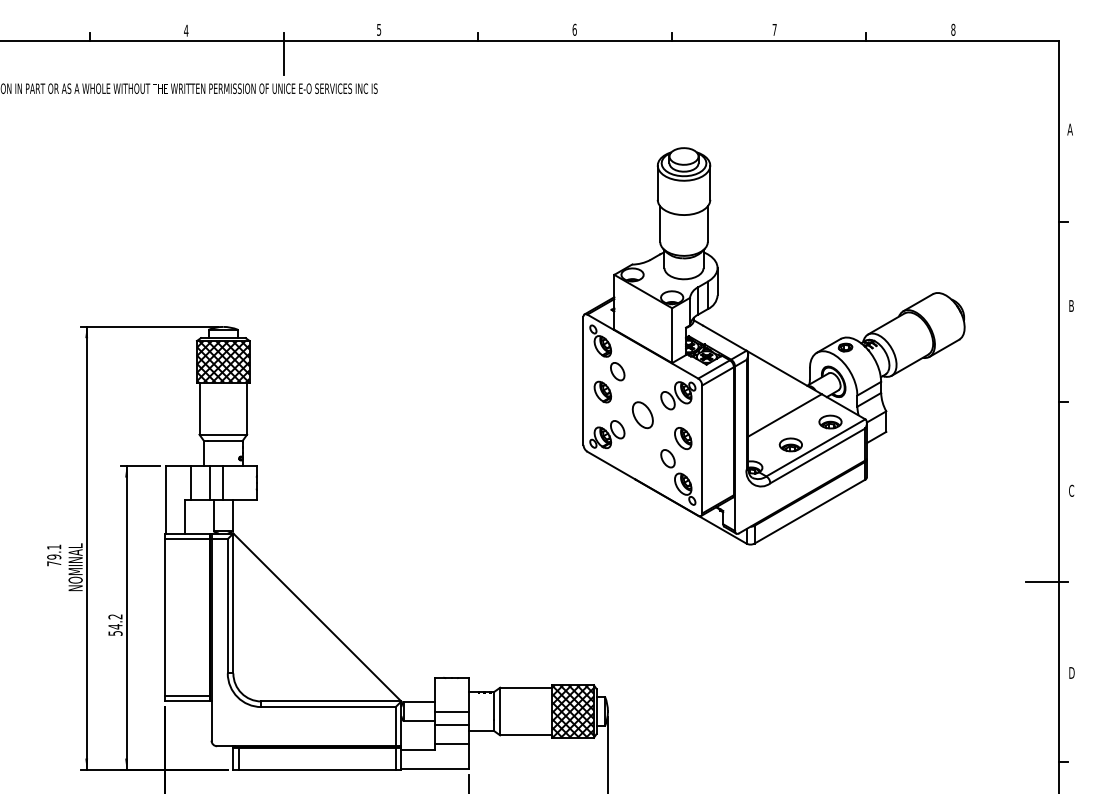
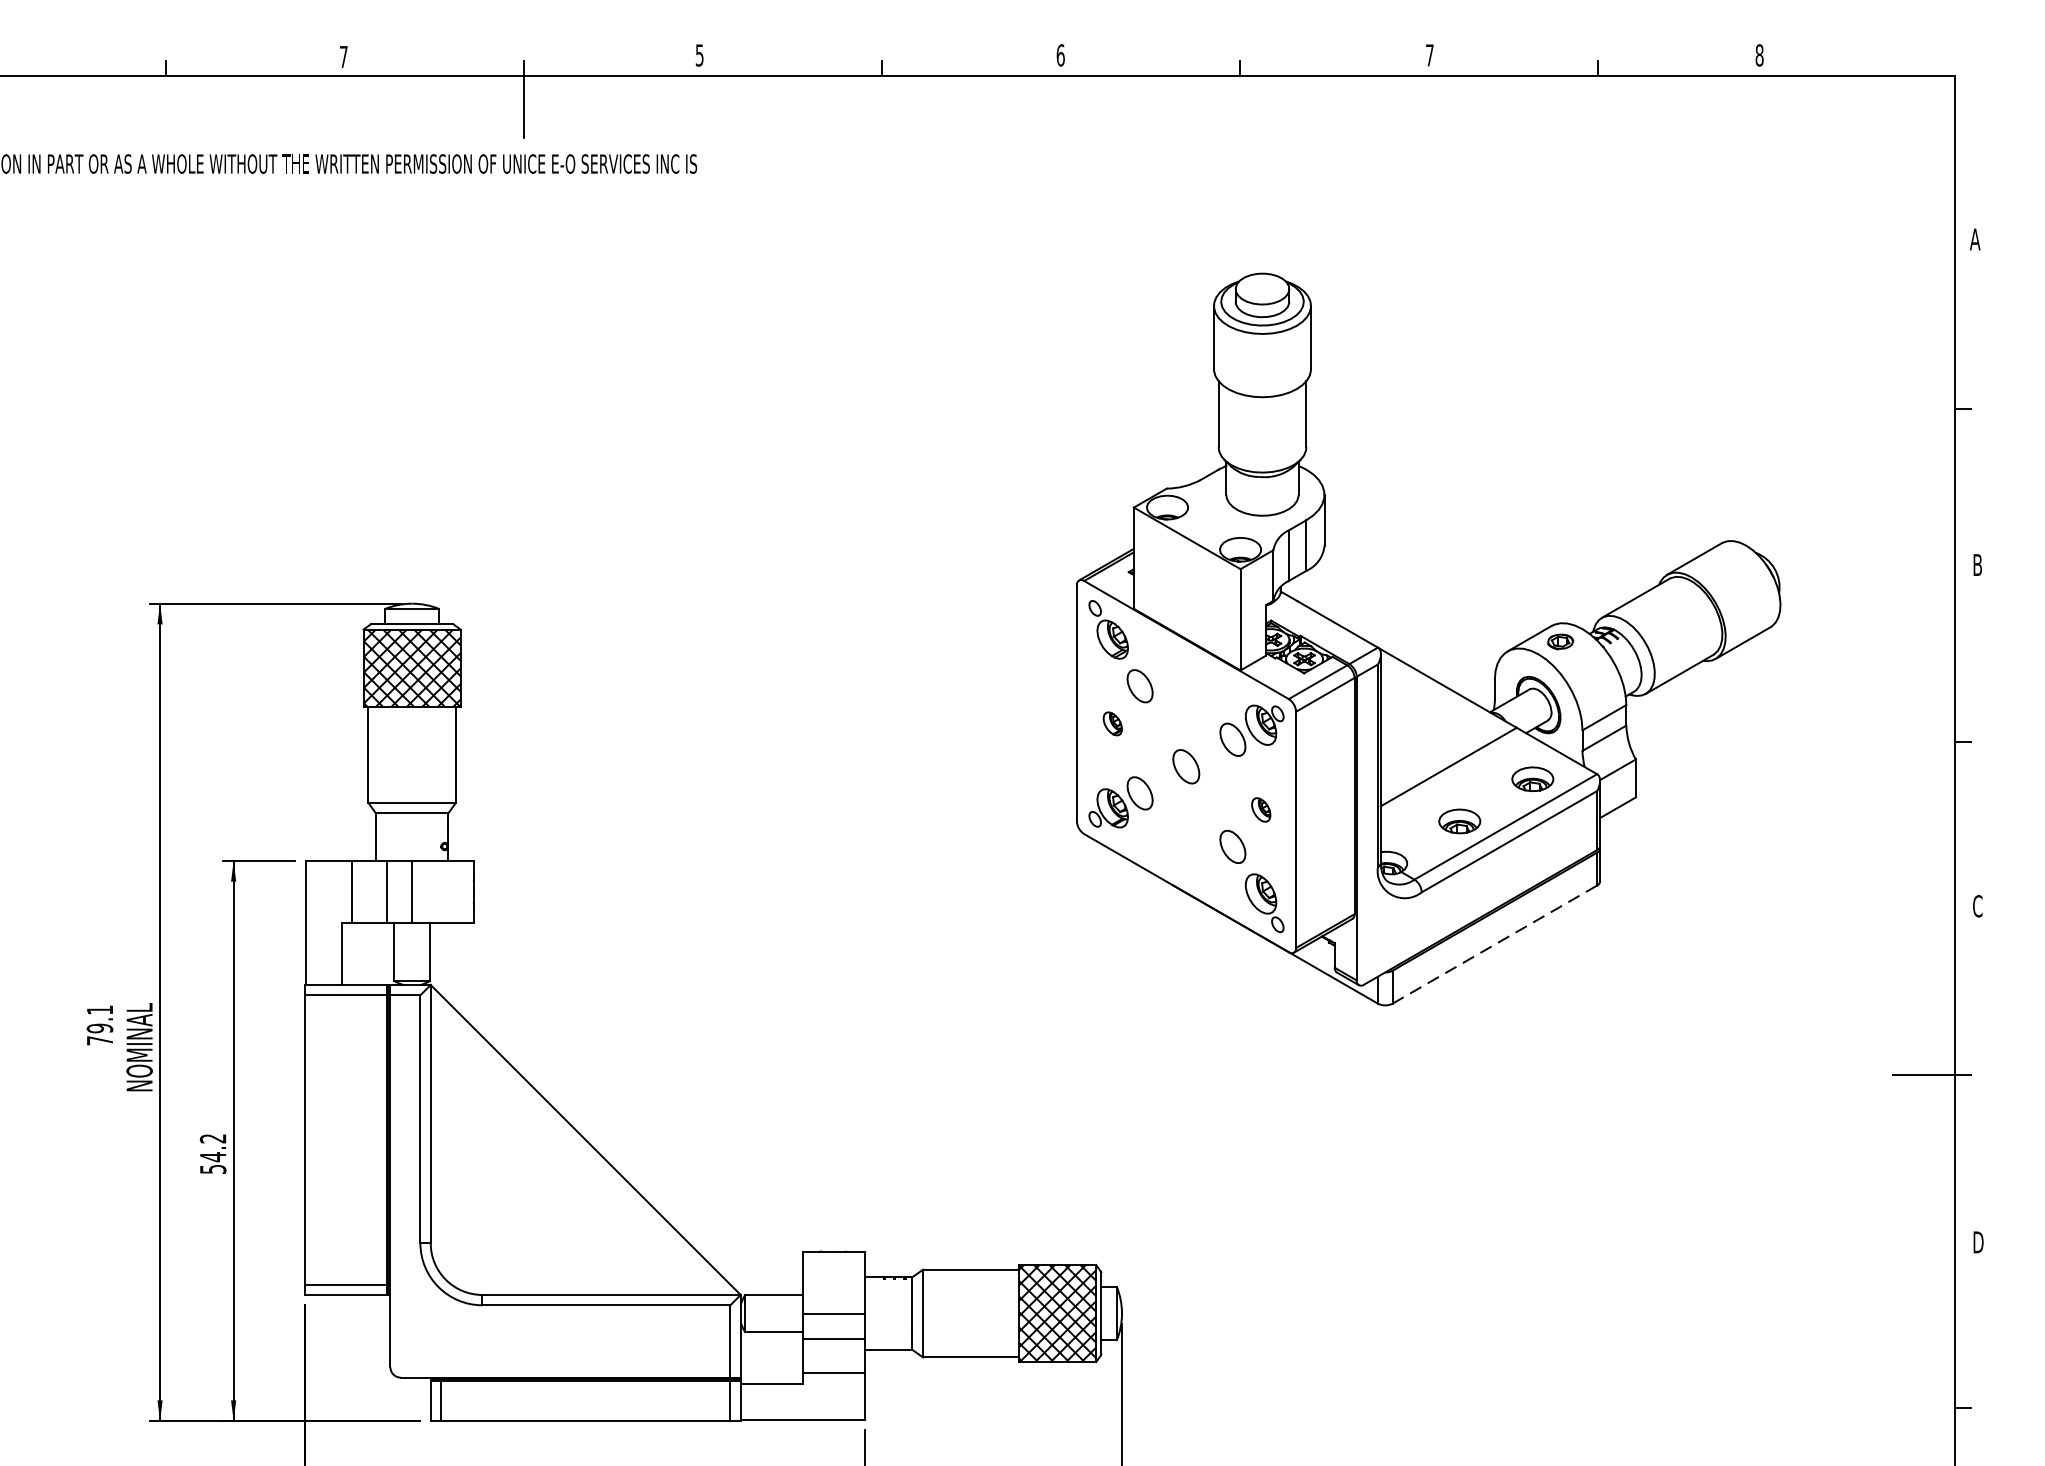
text: (186, 30) -> (344, 56), 4 -> 7
part: (602, 391) -> (1112, 722), size x0.6
part: (642, 415) -> (1185, 767), size x0.7
part: (683, 438) -> (1261, 809), size x0.6
line: (809, 511) -> (1494, 944), solid -> dashed

